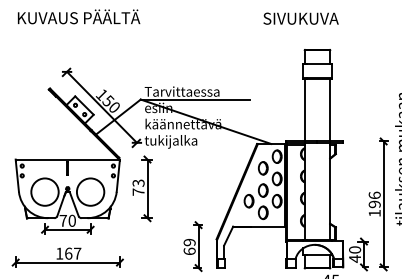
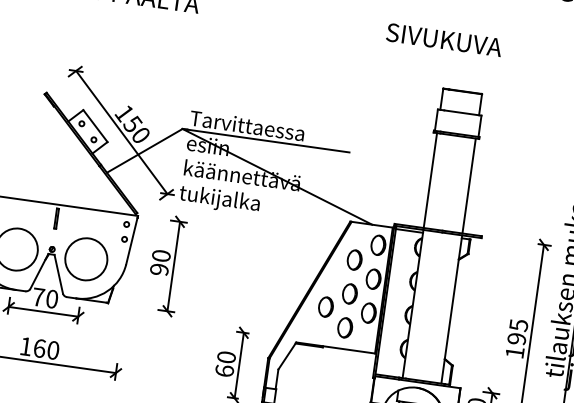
text: (138, 187) -> (160, 262), 73 -> 90
text: (374, 195) -> (518, 325), 196 -> 195
text: (189, 242) -> (226, 357), 69 -> 60
text: (77, 253) -> (53, 350), 167 -> 160

